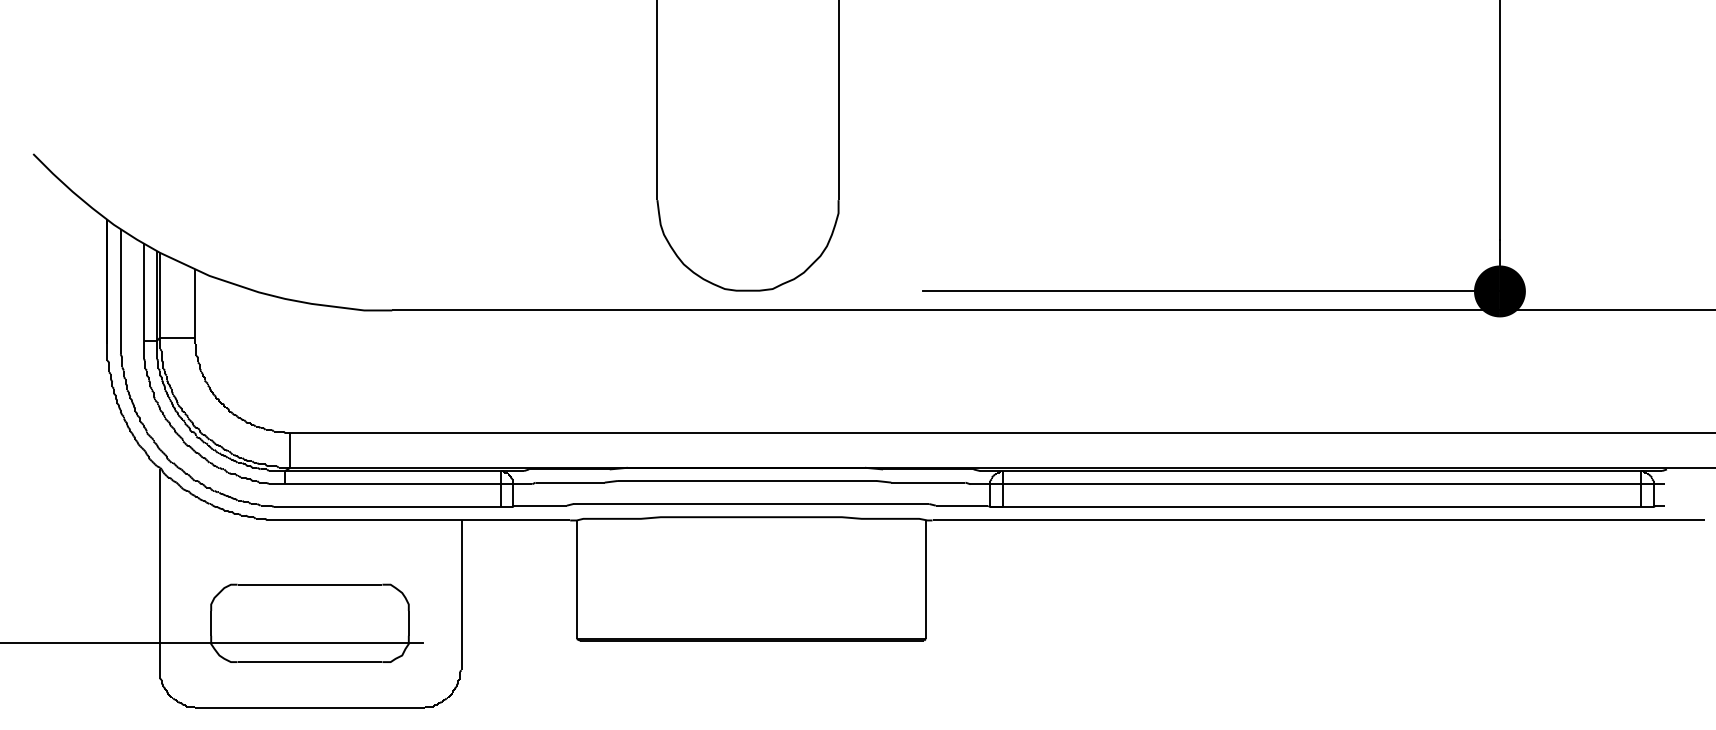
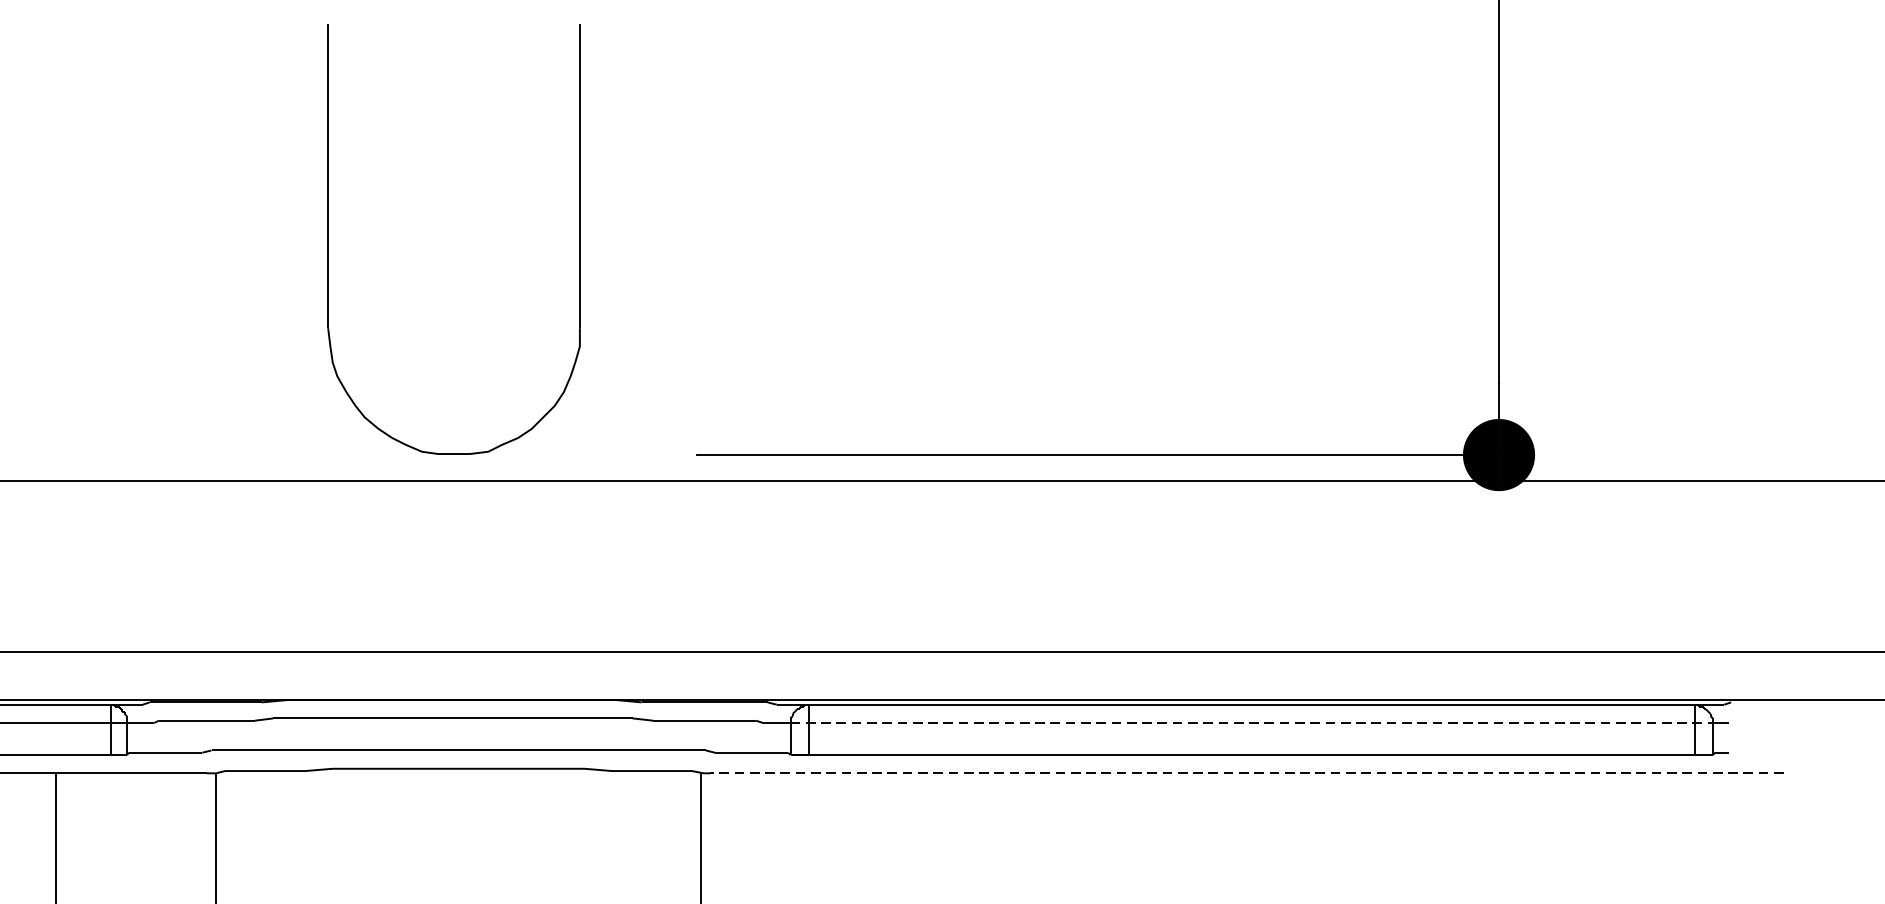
line: (1321, 484) -> (1251, 723), solid -> dashed
line: (1318, 520) -> (1246, 773), solid -> dashed

